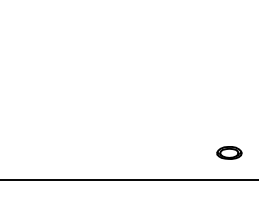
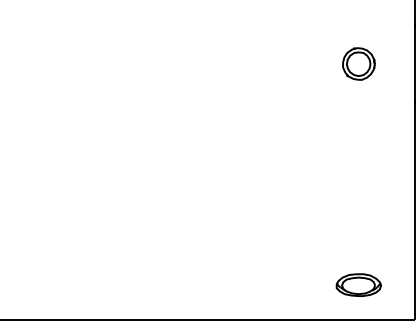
part: (229, 152) -> (358, 284), size x1.4

